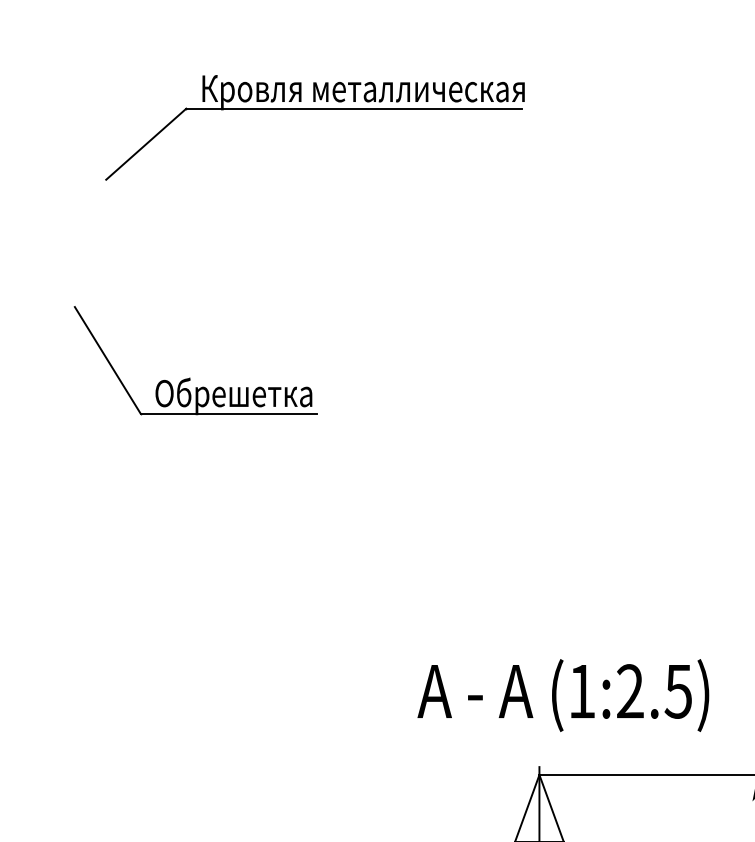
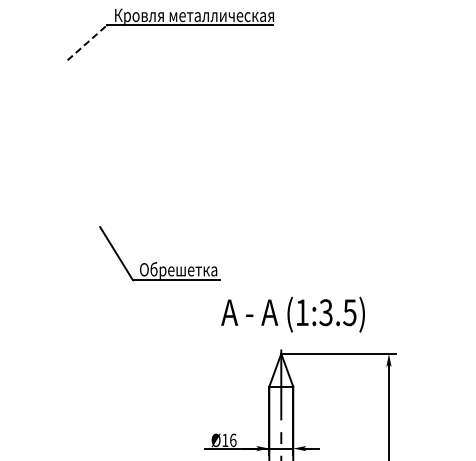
line: (146, 143) -> (87, 42), solid -> dashed
part: (191, 378) -> (157, 262), moved
text: (629, 691) -> (325, 312), (1:2.5) -> (1:3.5)

